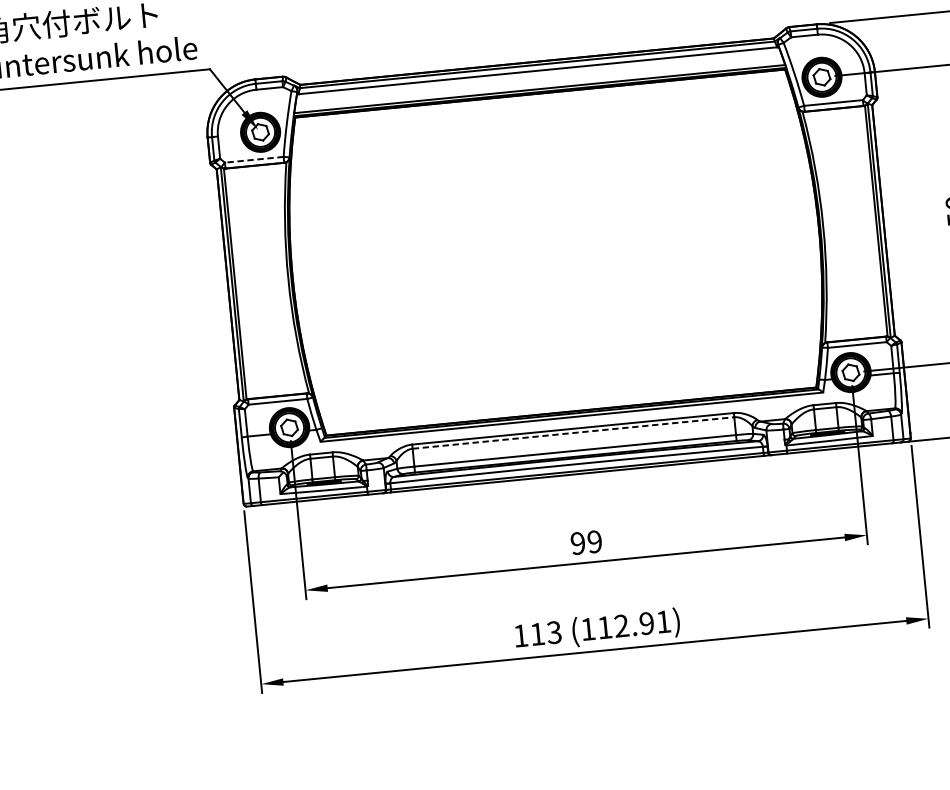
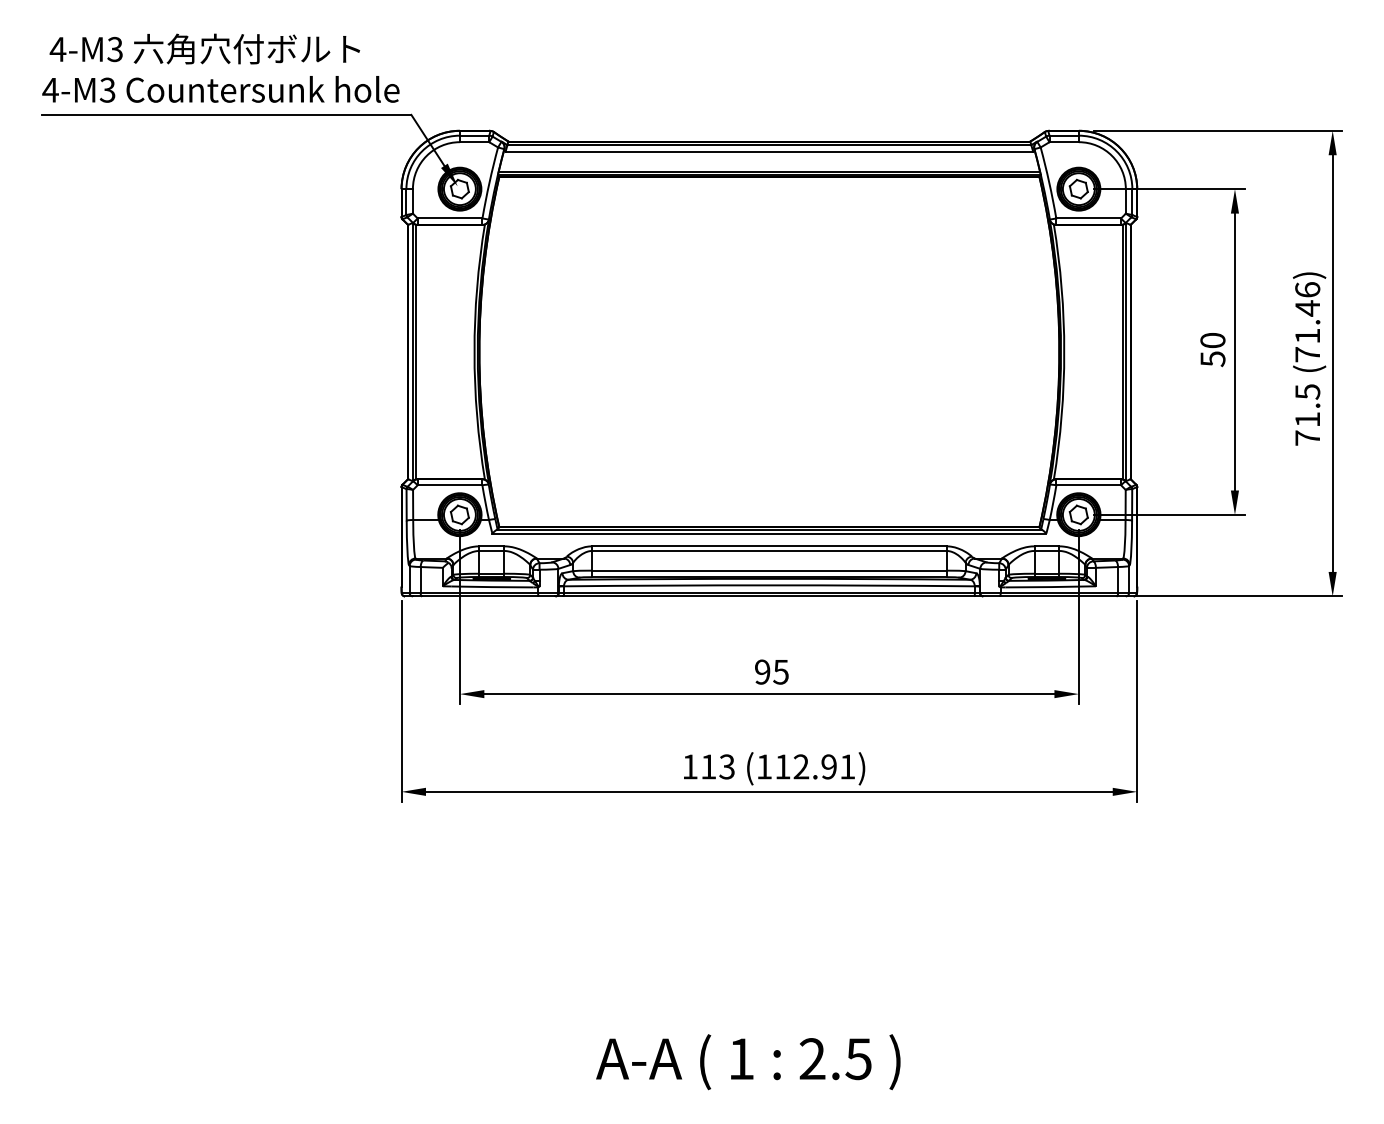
line: (253, 159) -> (449, 218), dashed -> solid
line: (573, 432) -> (769, 550), dashed -> solid
text: (594, 541) -> (780, 671), 99 -> 95

